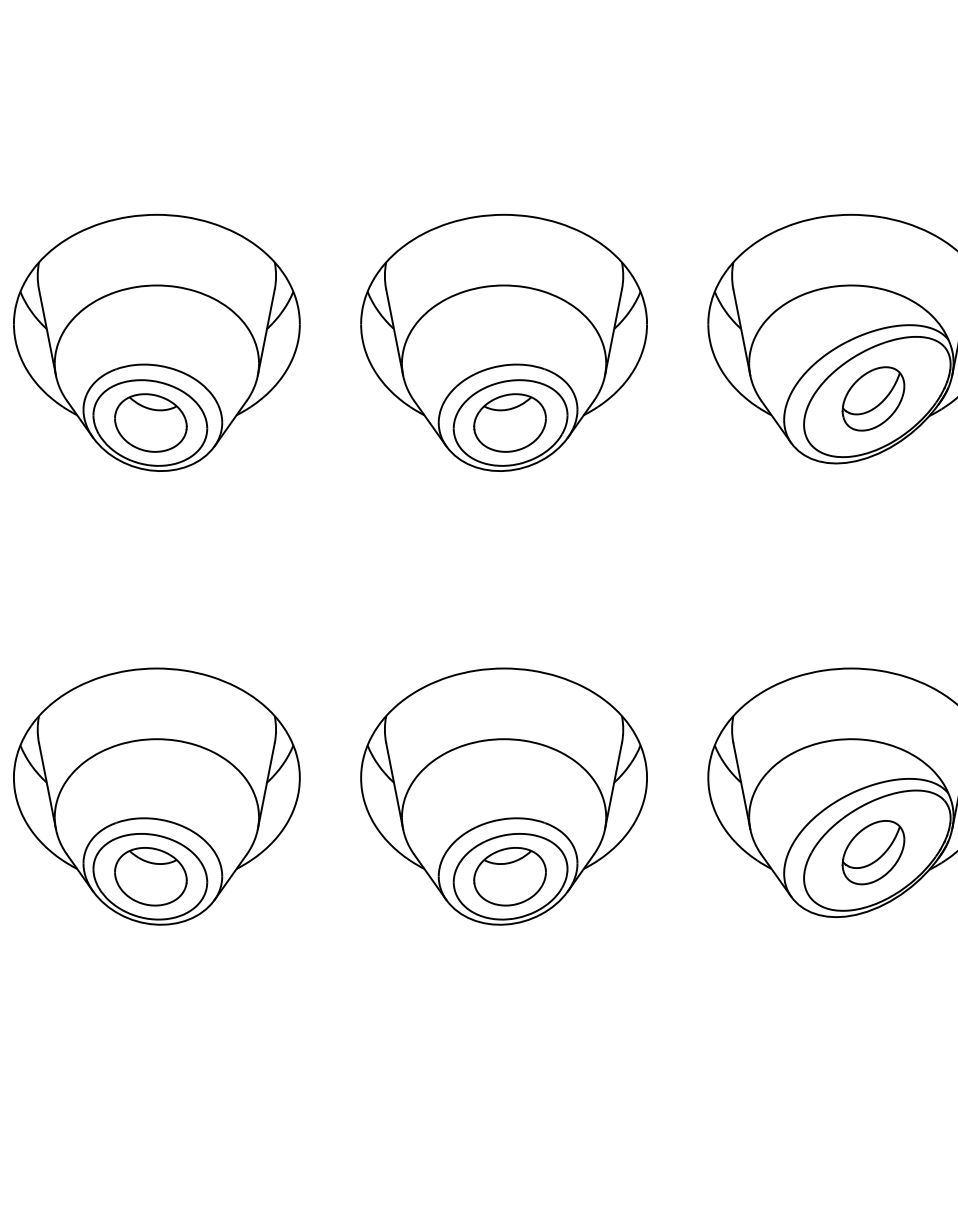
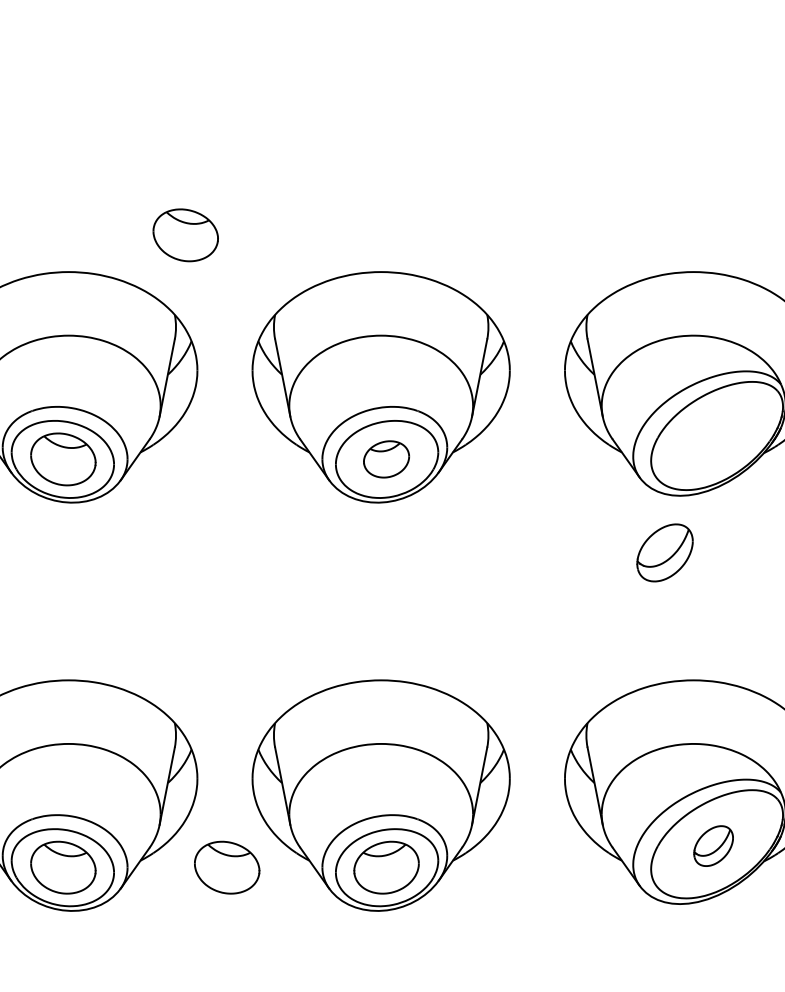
part: (286, 173) -> (185, 234), added
part: (873, 398) -> (665, 552), moved
part: (509, 422) -> (386, 458), size x0.7
part: (873, 852) -> (713, 845), size x0.7
part: (332, 876) -> (226, 867), added

